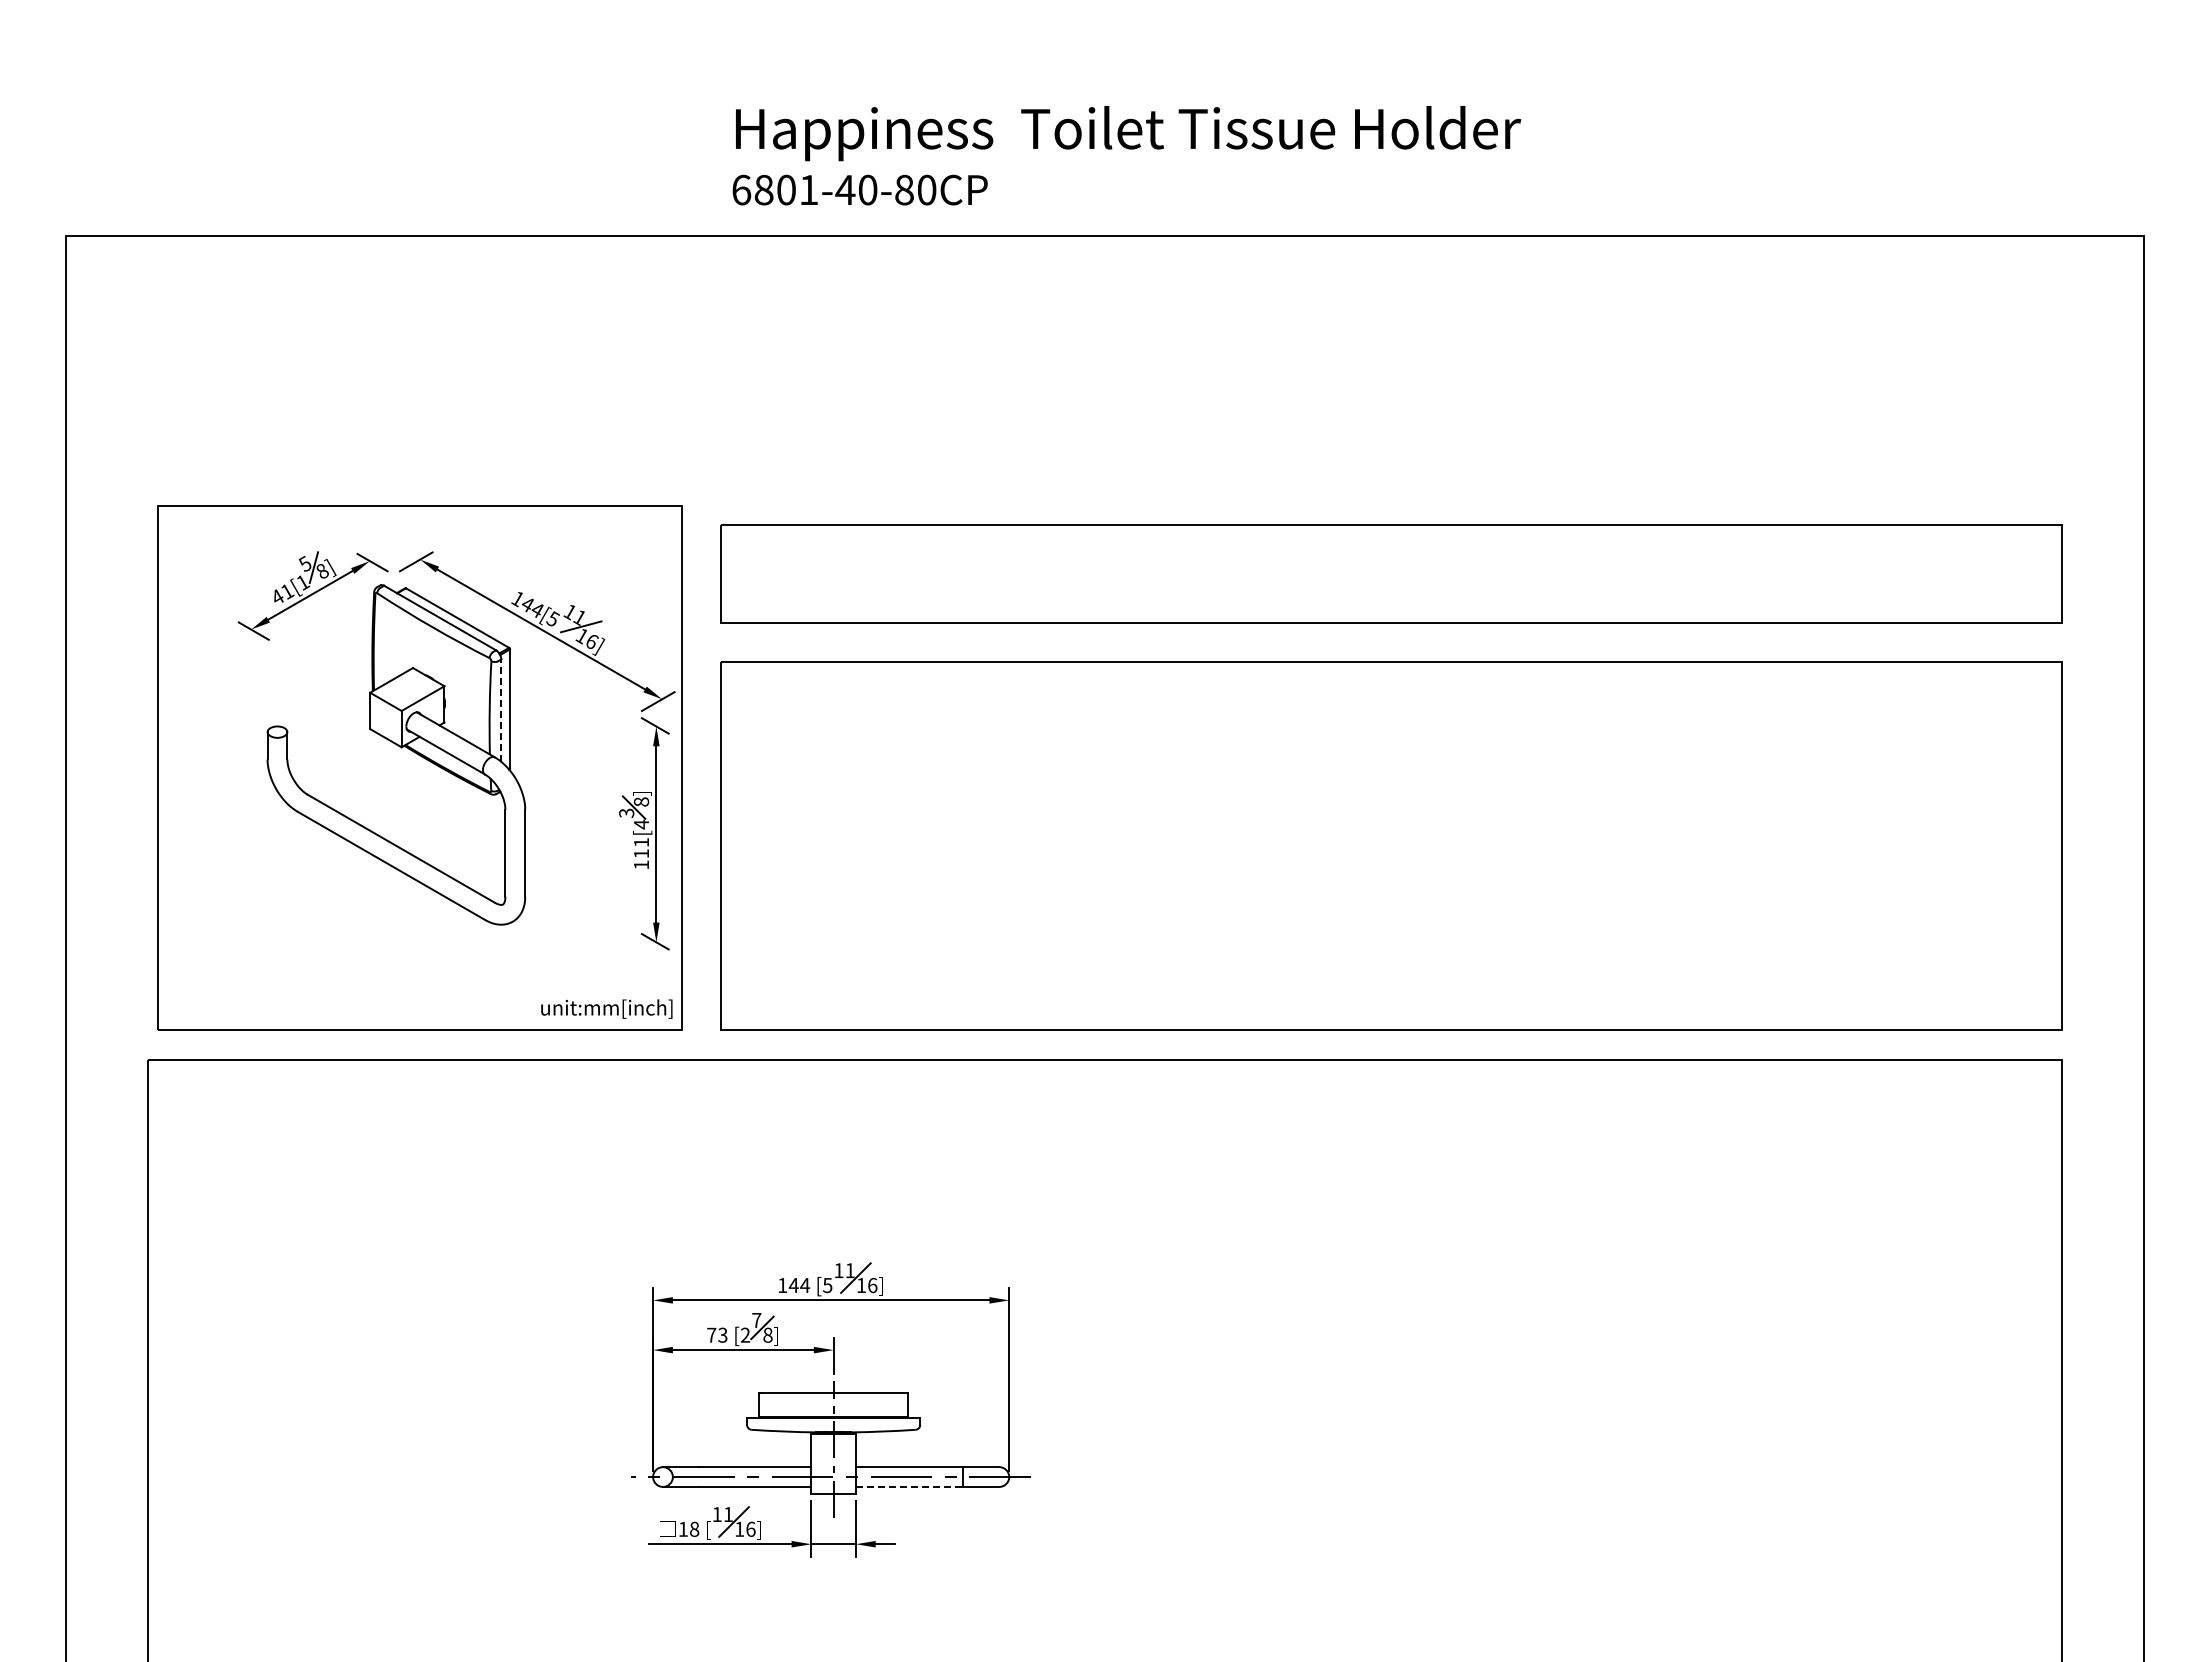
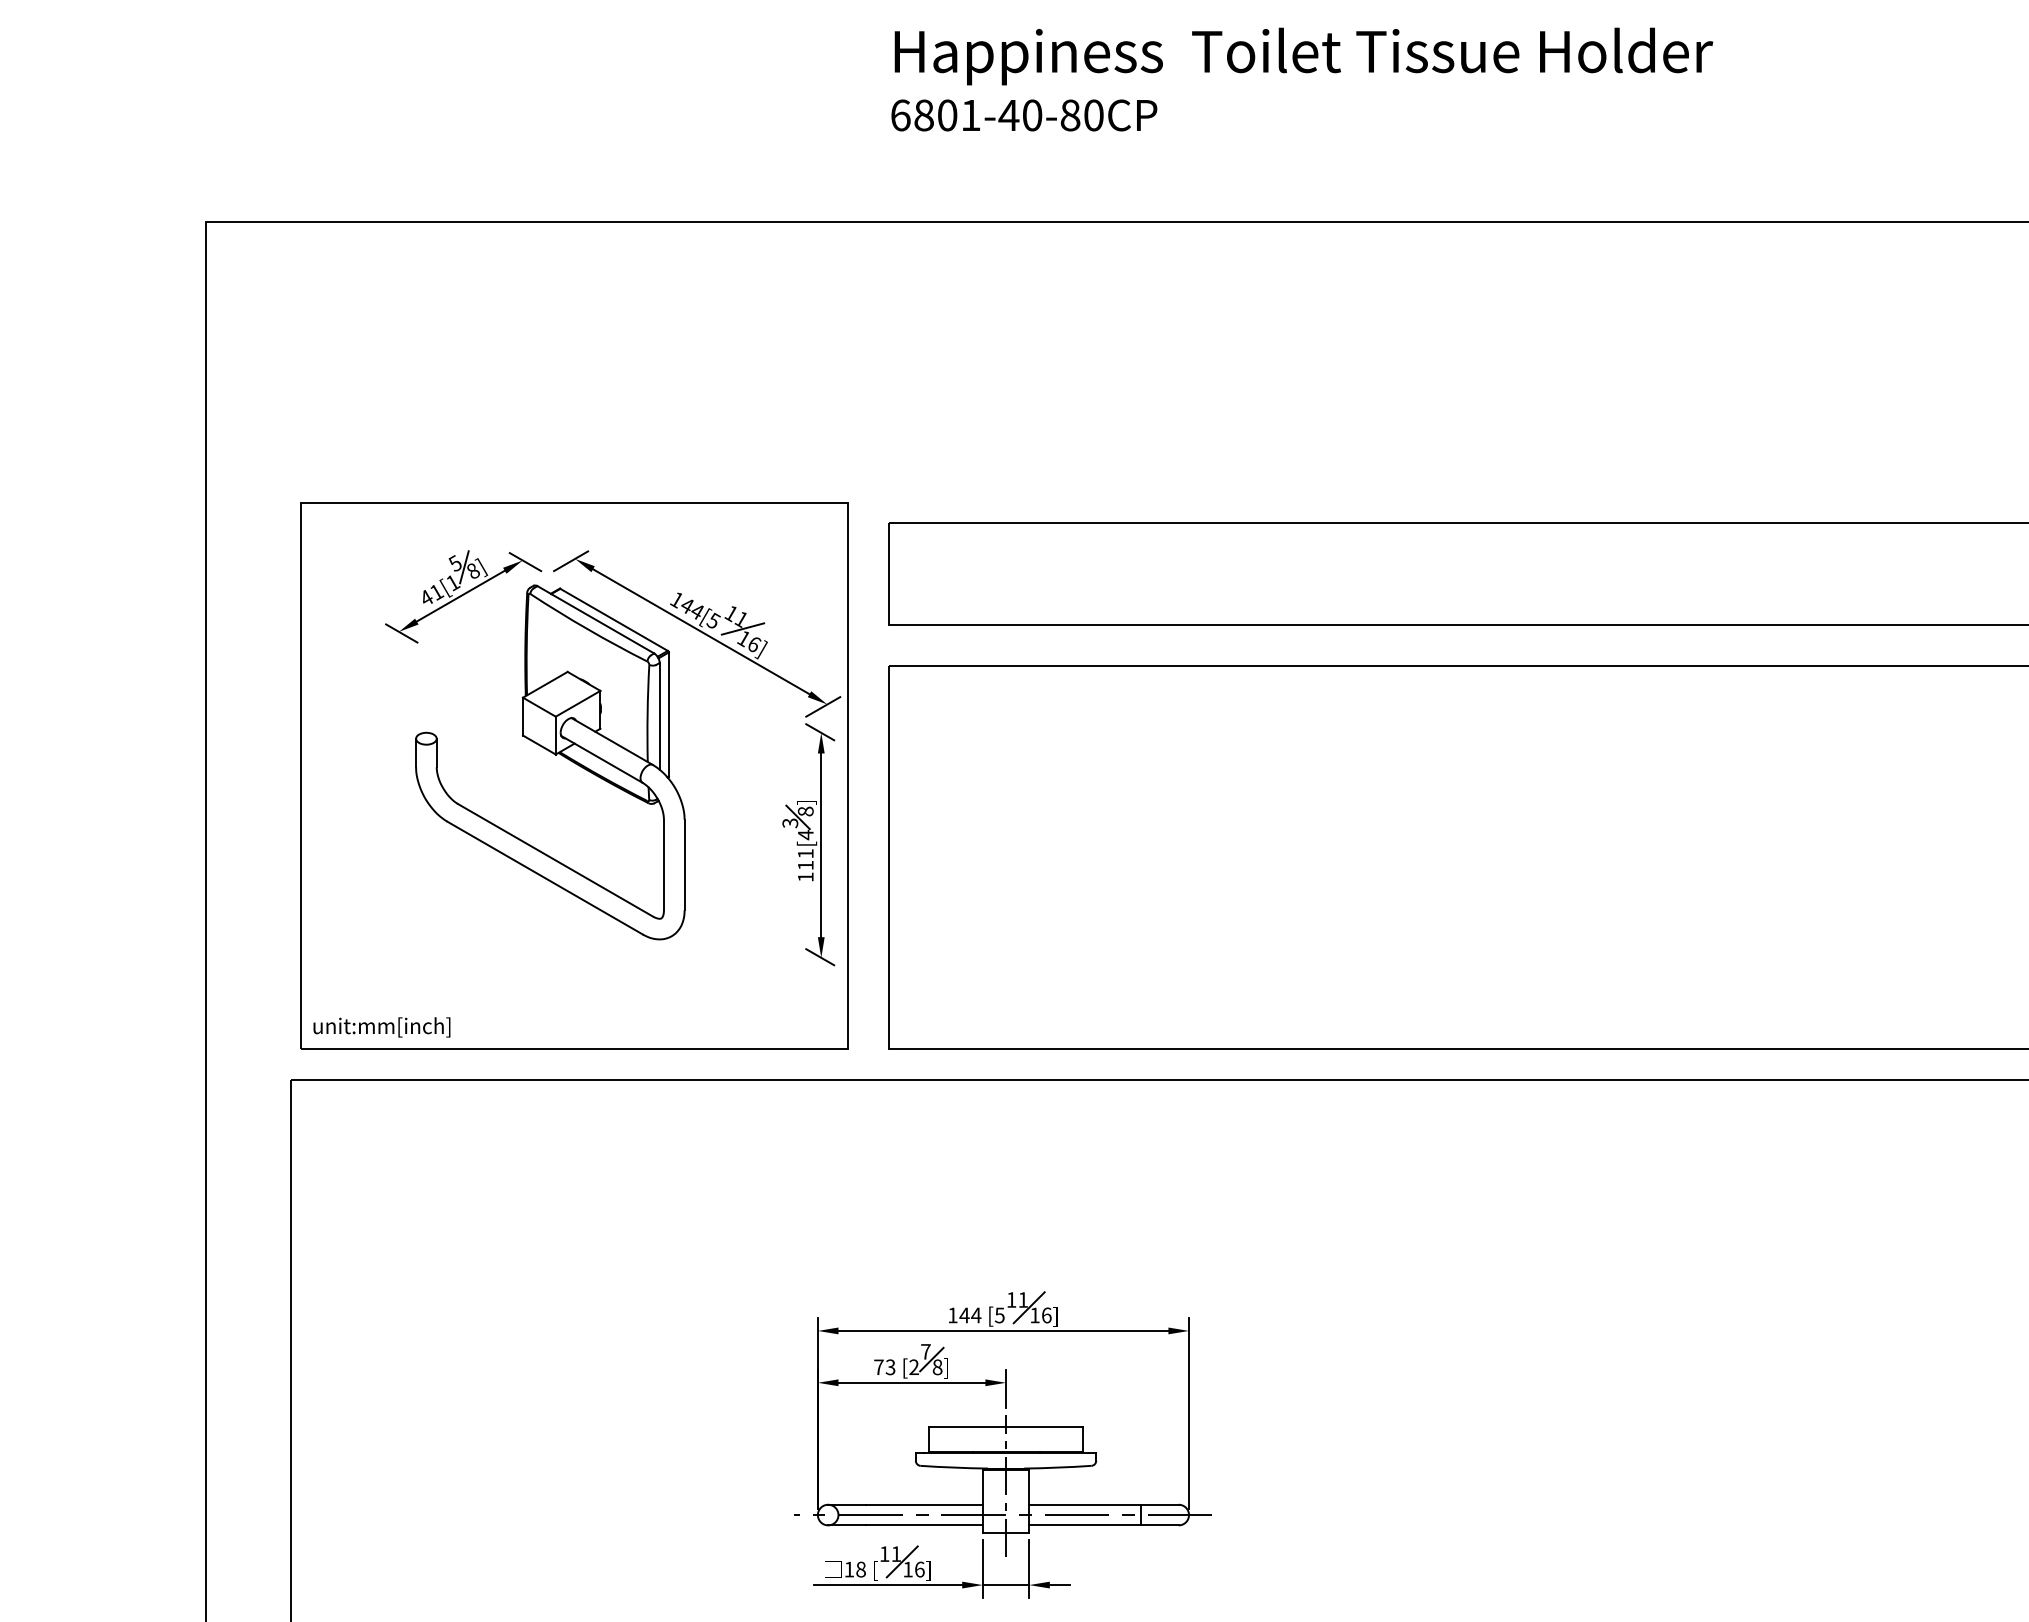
text: (1126, 155) -> (1301, 79), moved
line: (501, 710) -> (659, 716), dashed -> solid
text: (606, 1008) -> (381, 1026), moved
line: (909, 1486) -> (1085, 1524), dashed -> solid

